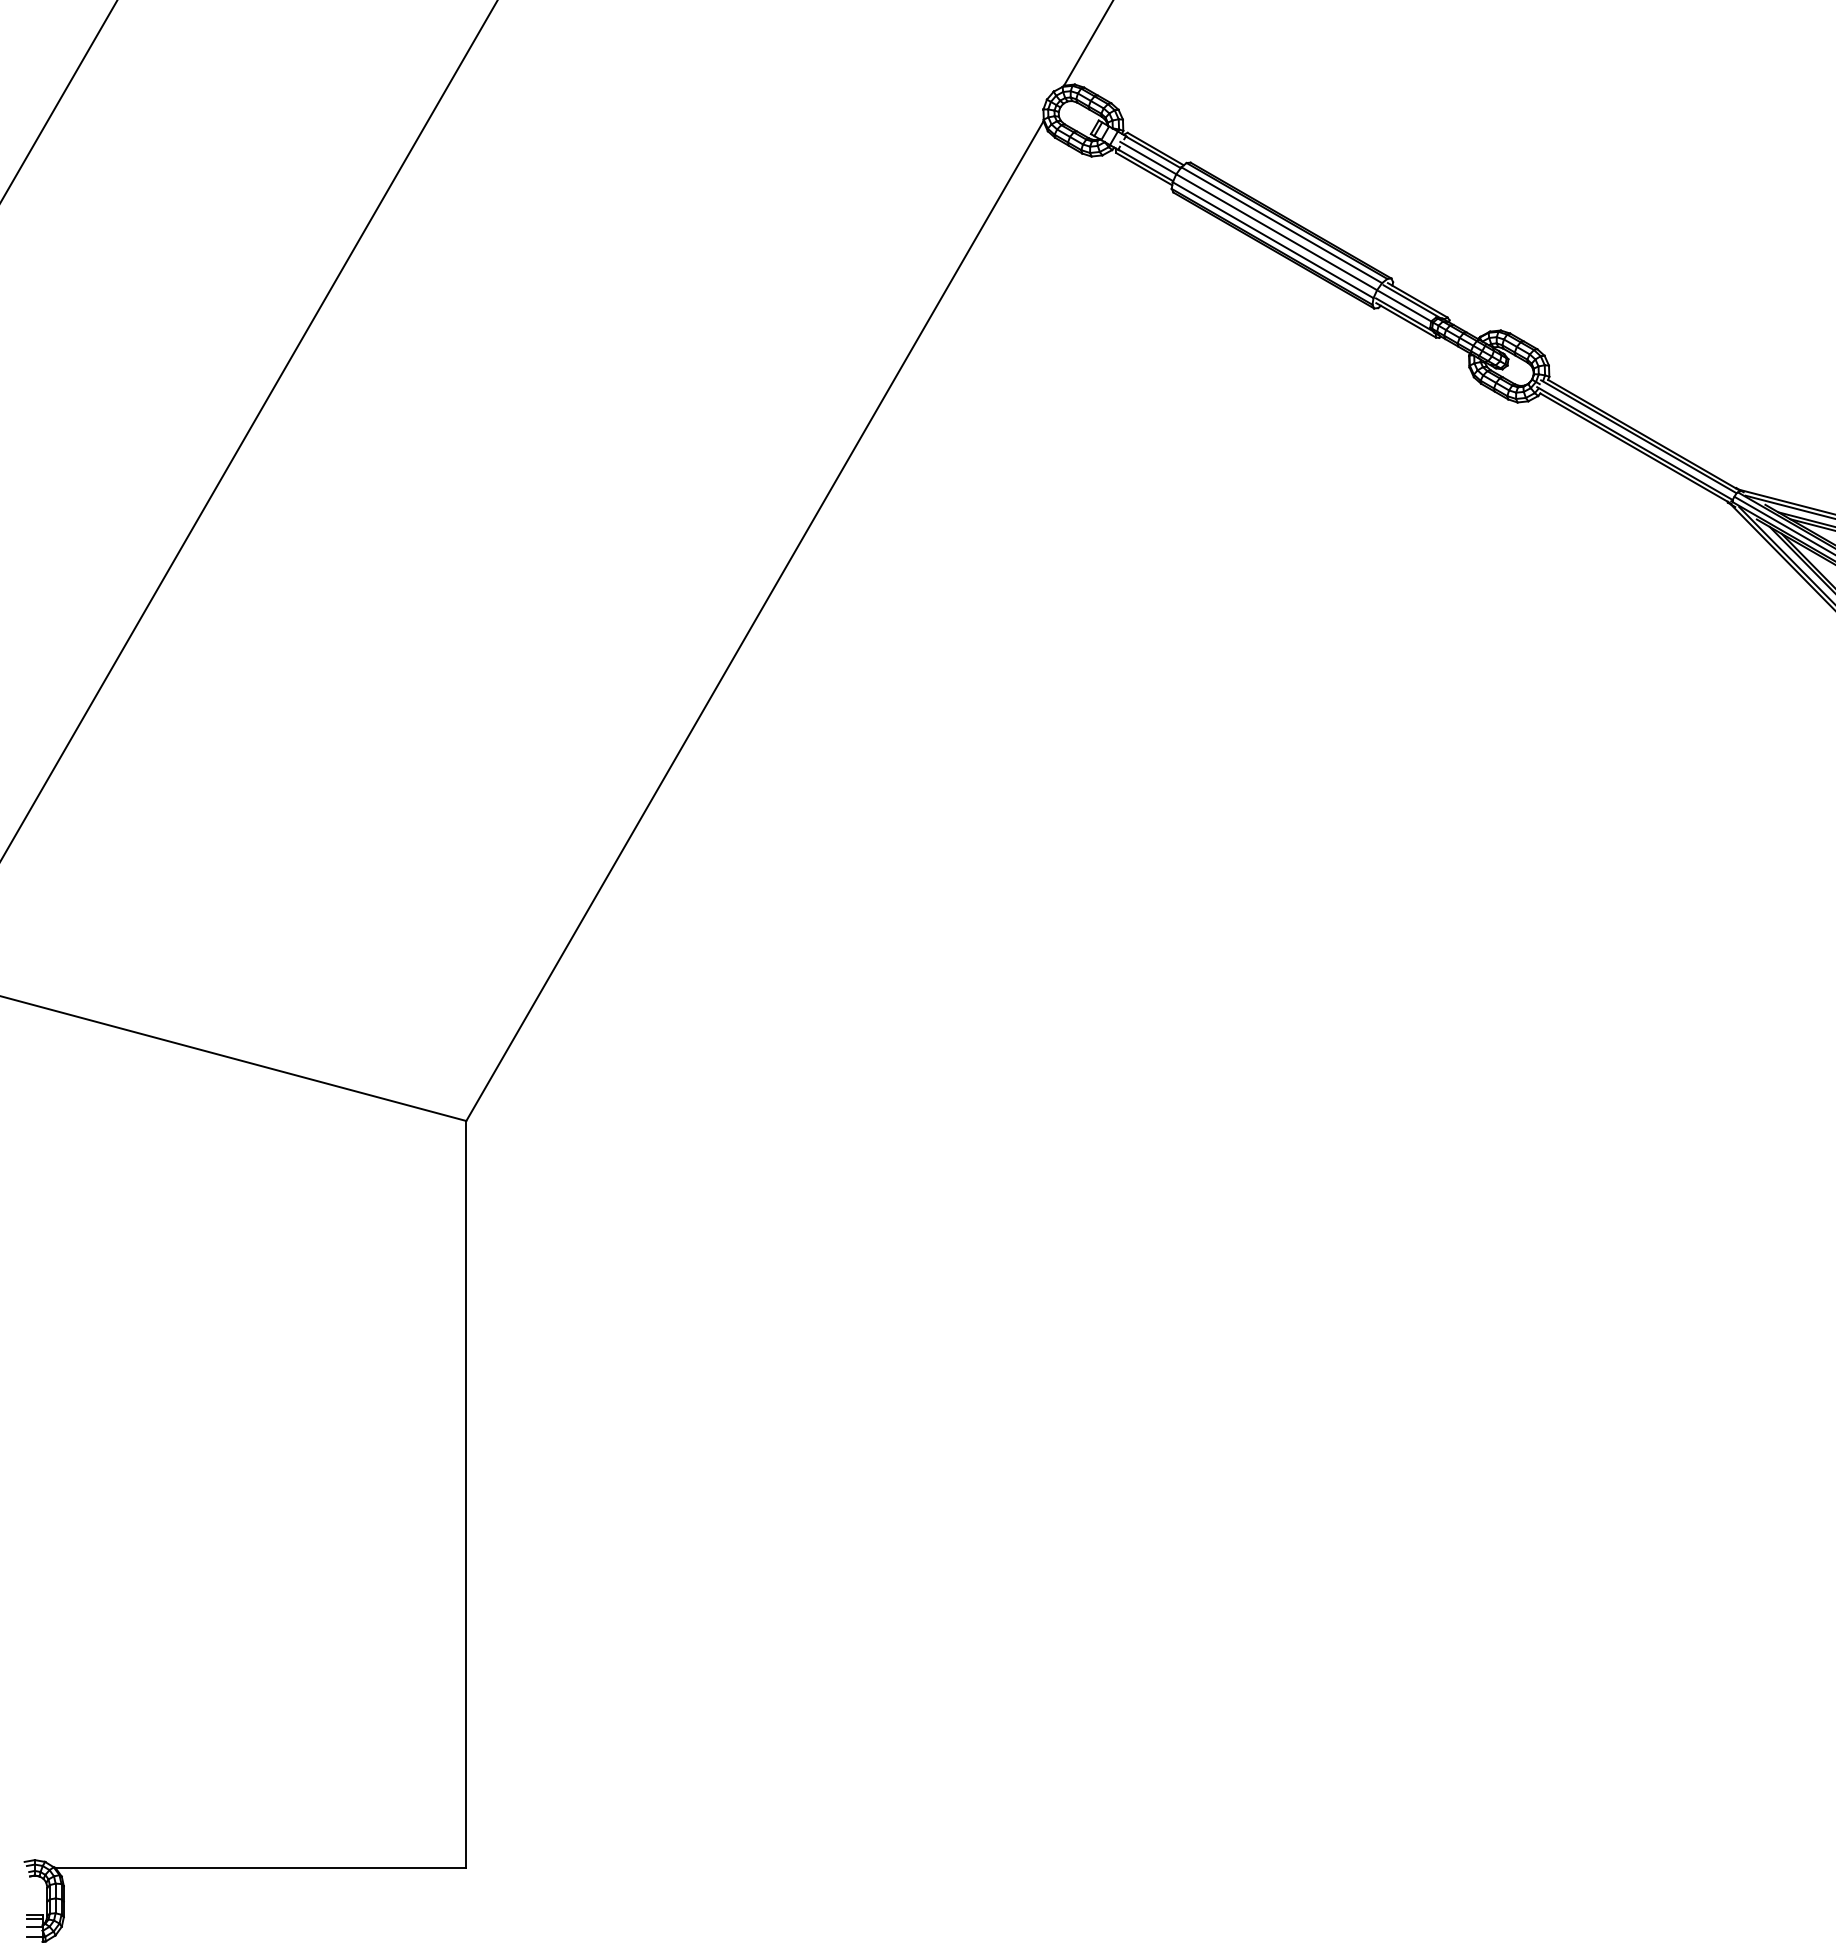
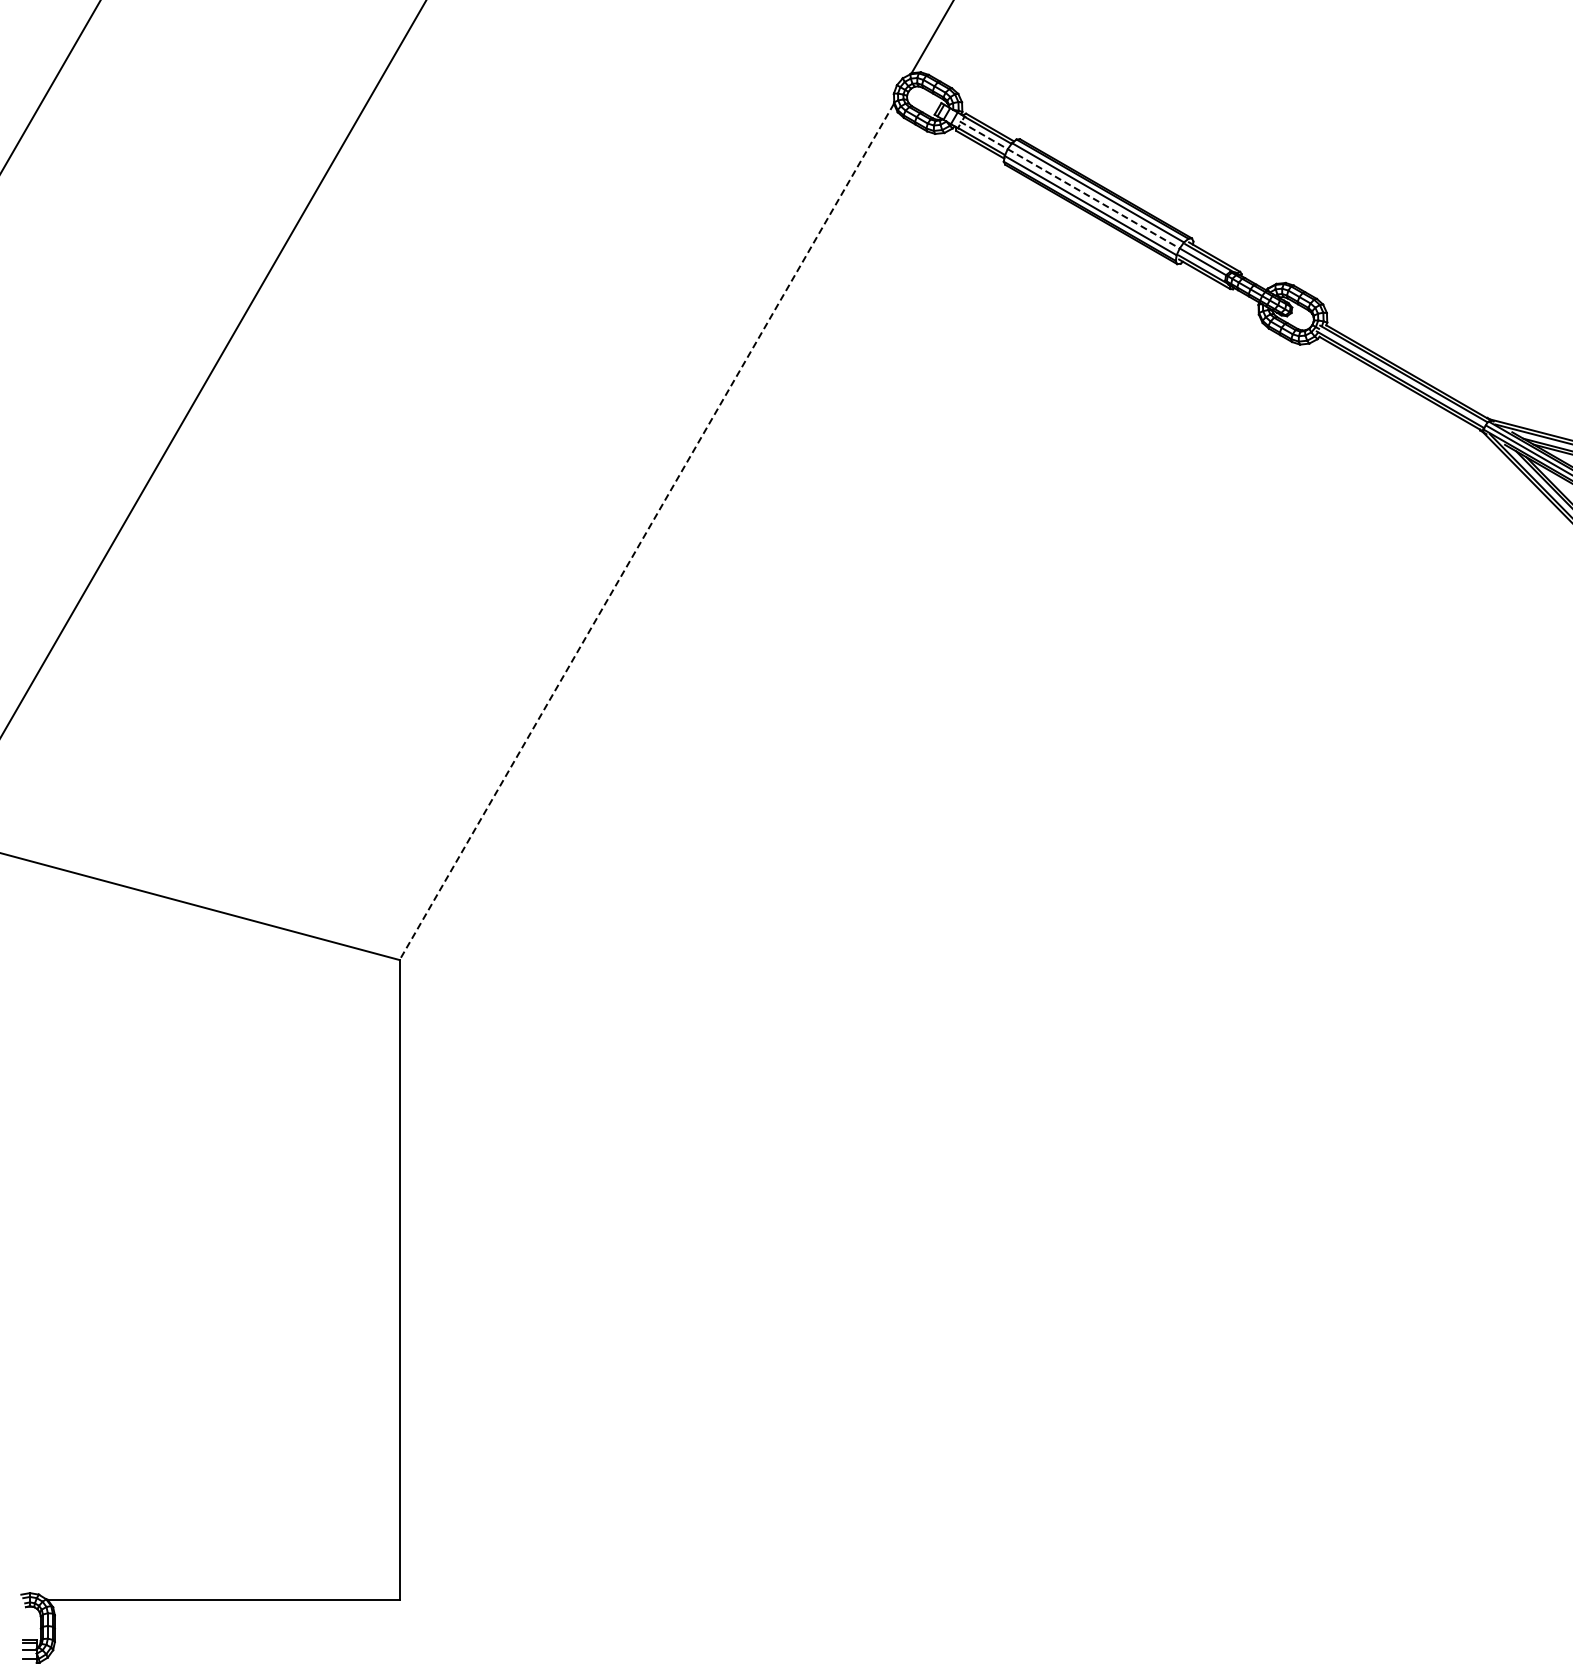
line: (1248, 215) -> (1069, 184), solid -> dashed
line: (754, 621) -> (646, 532), solid -> dashed

